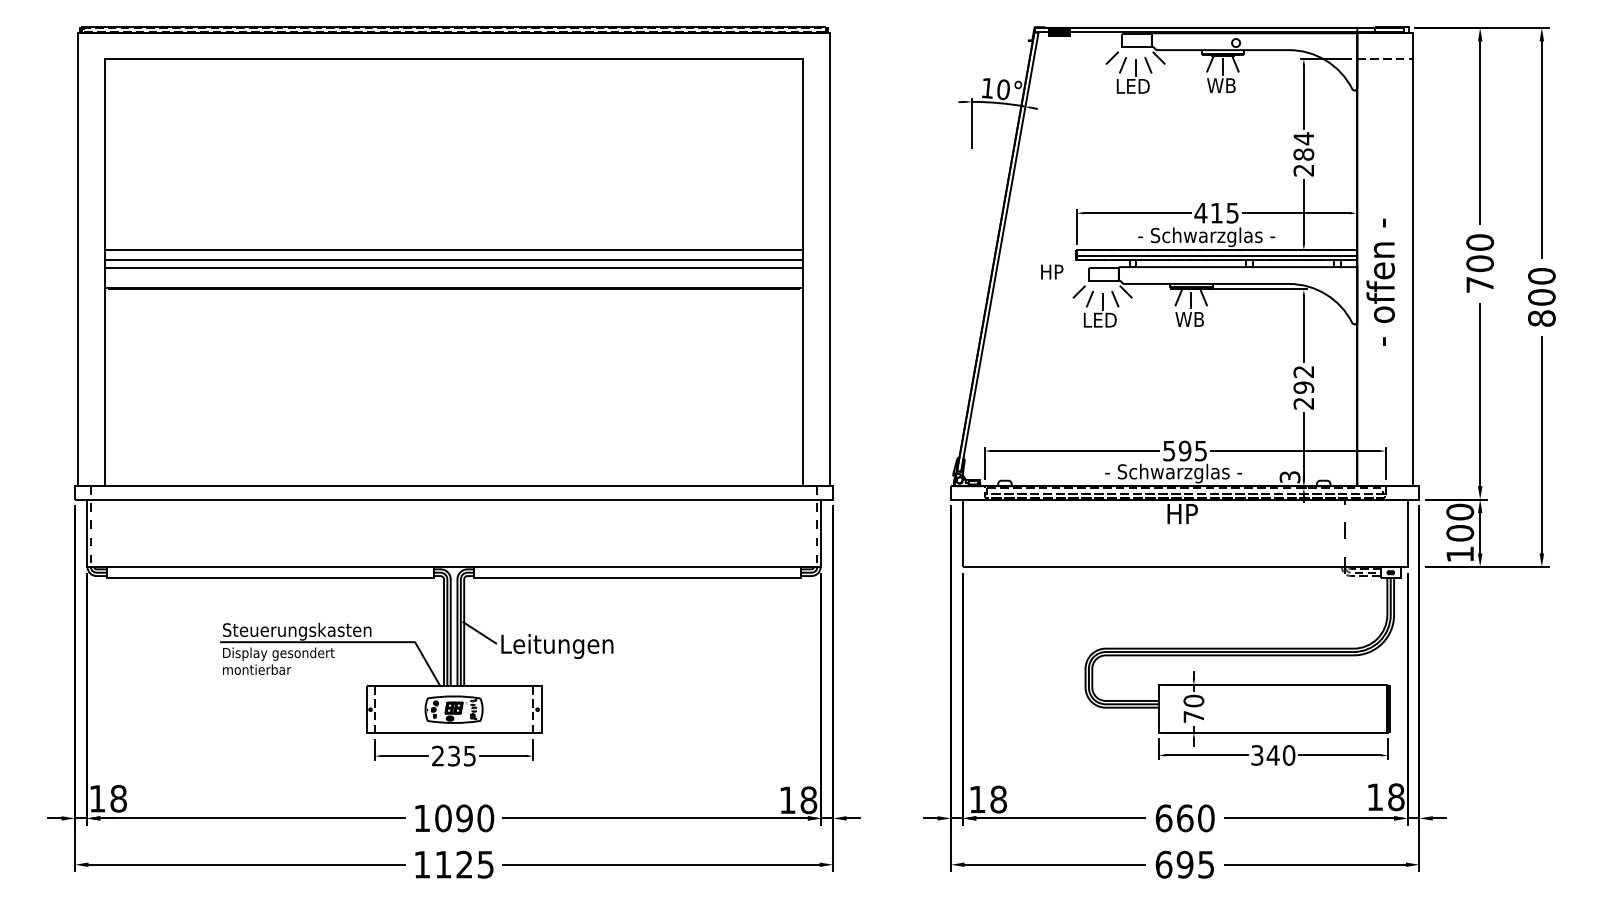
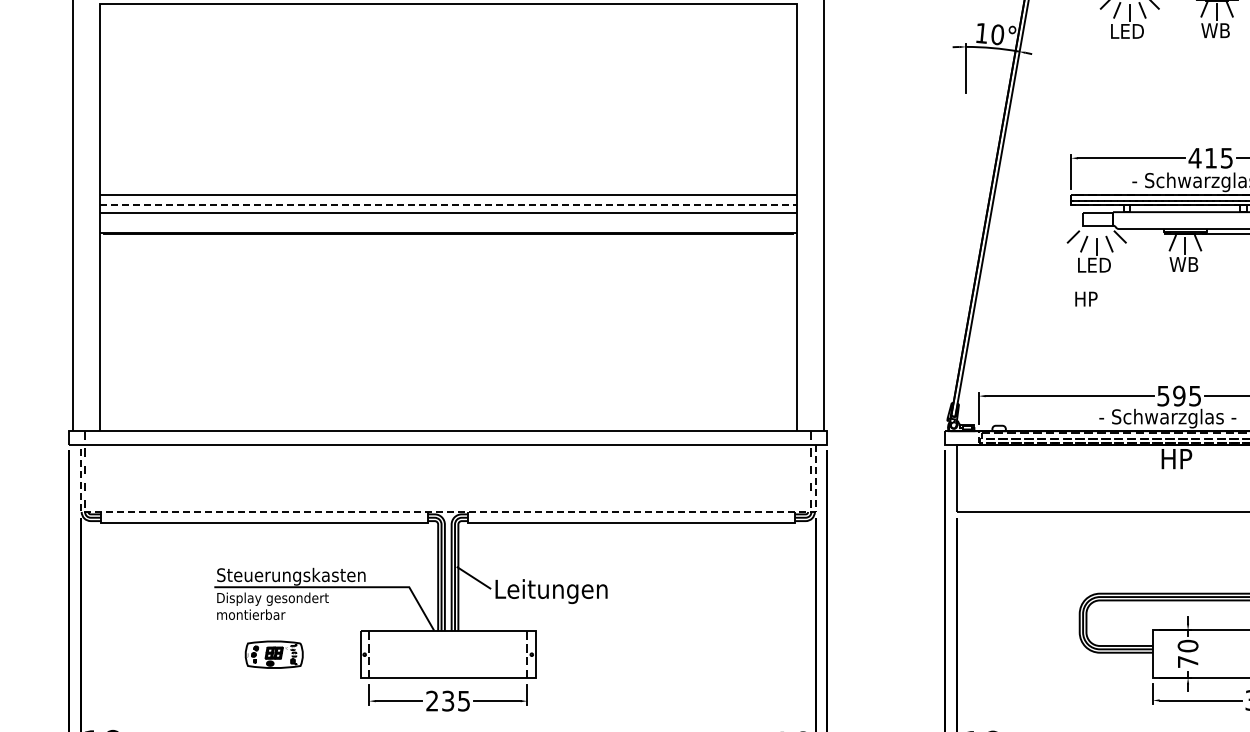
line: (454, 260) -> (448, 205), solid -> dashed
text: (1052, 271) -> (1086, 298), moved
line: (453, 566) -> (447, 511), solid -> dashed
part: (453, 709) -> (273, 654), moved

